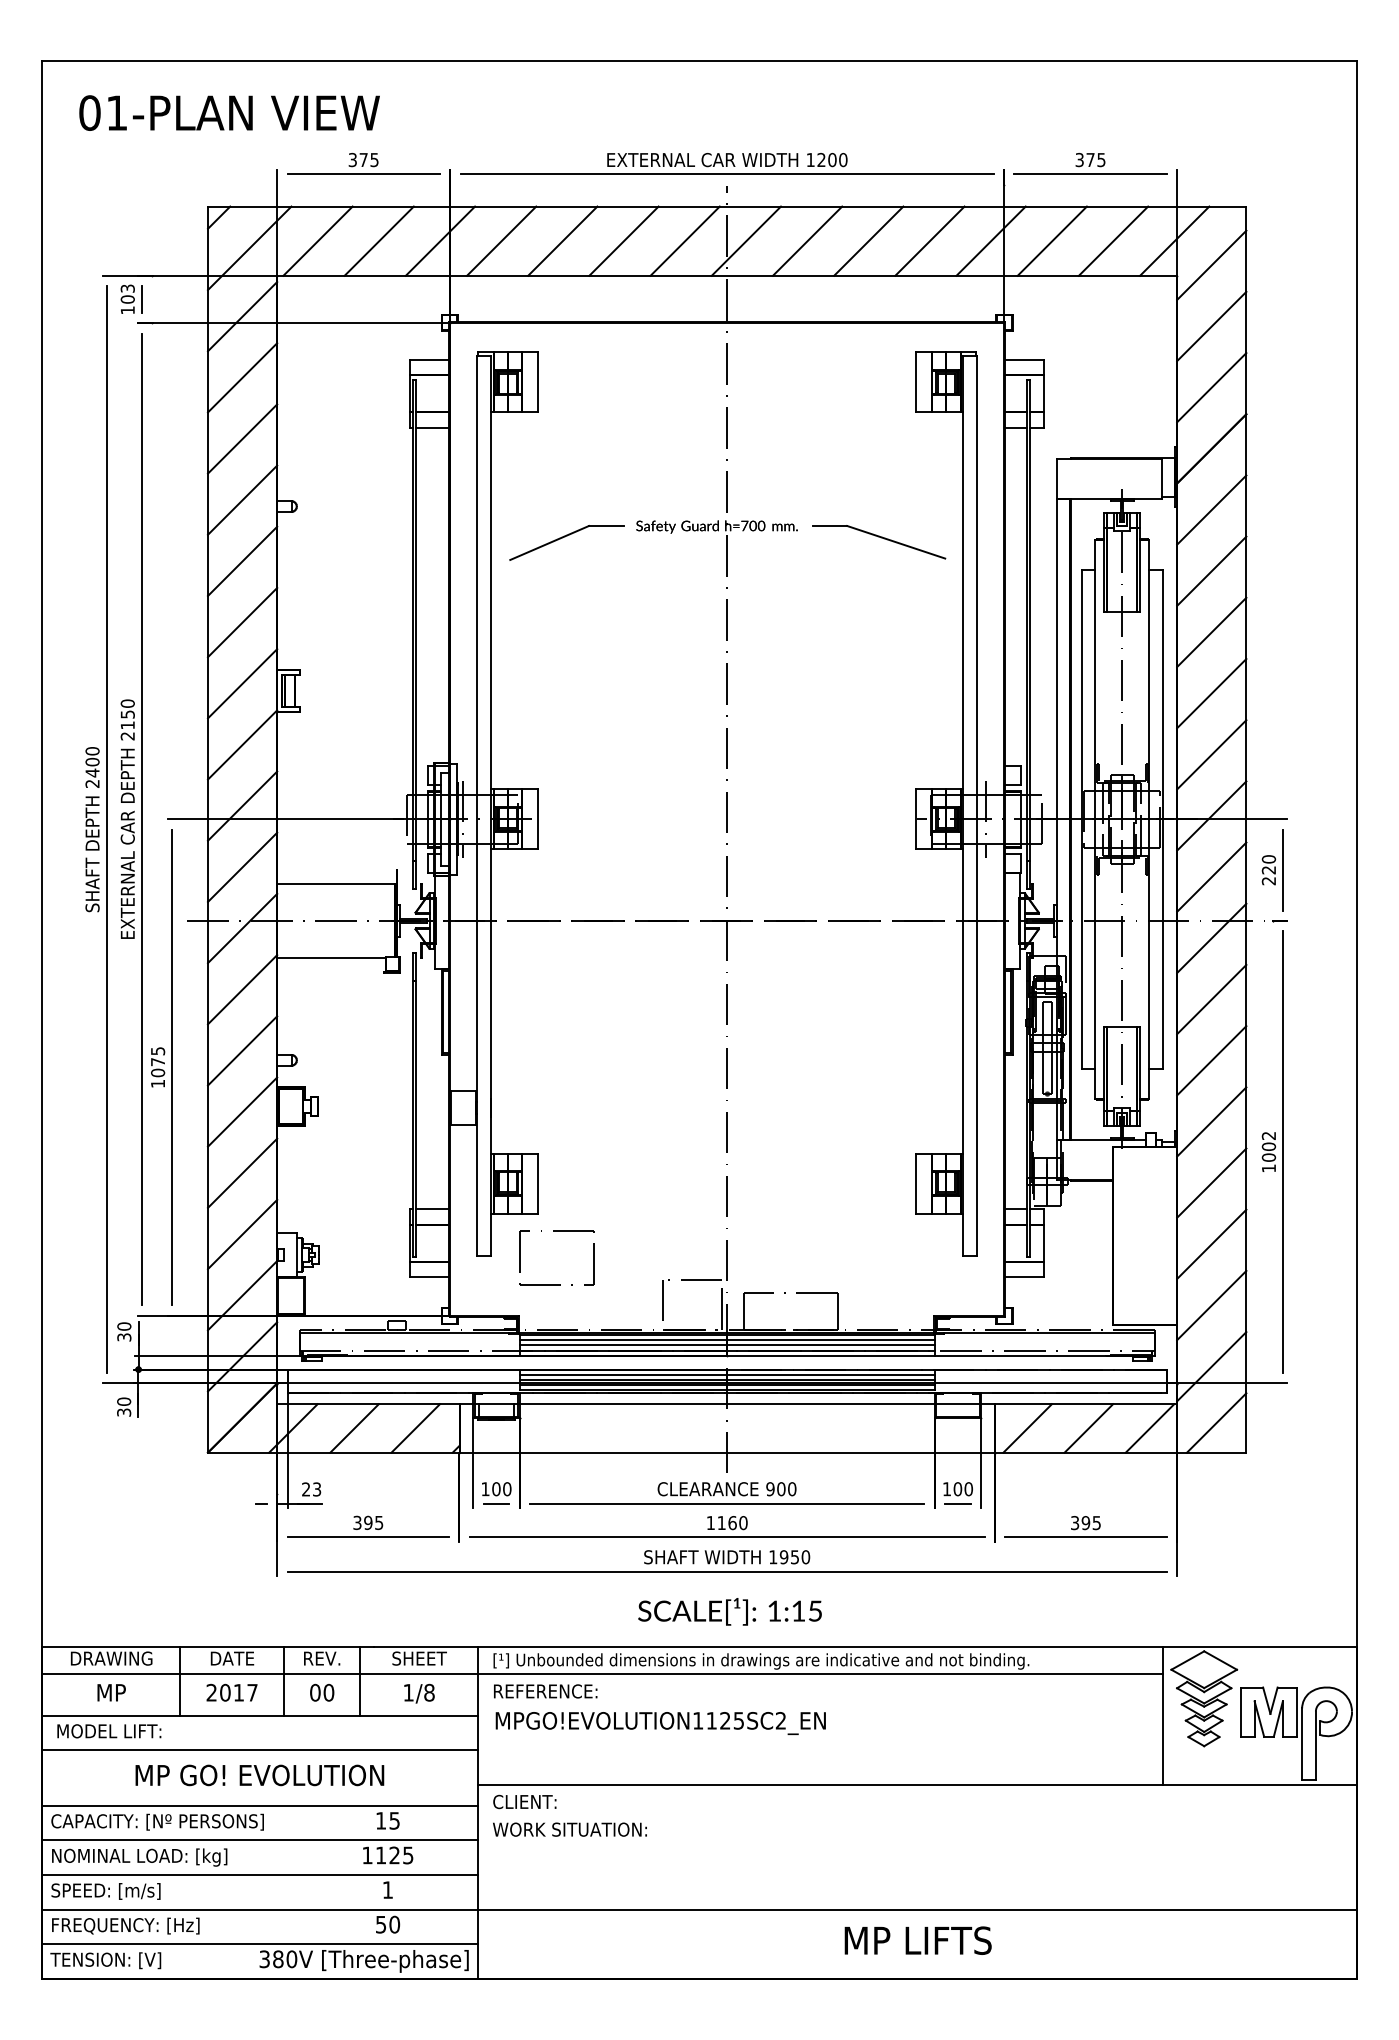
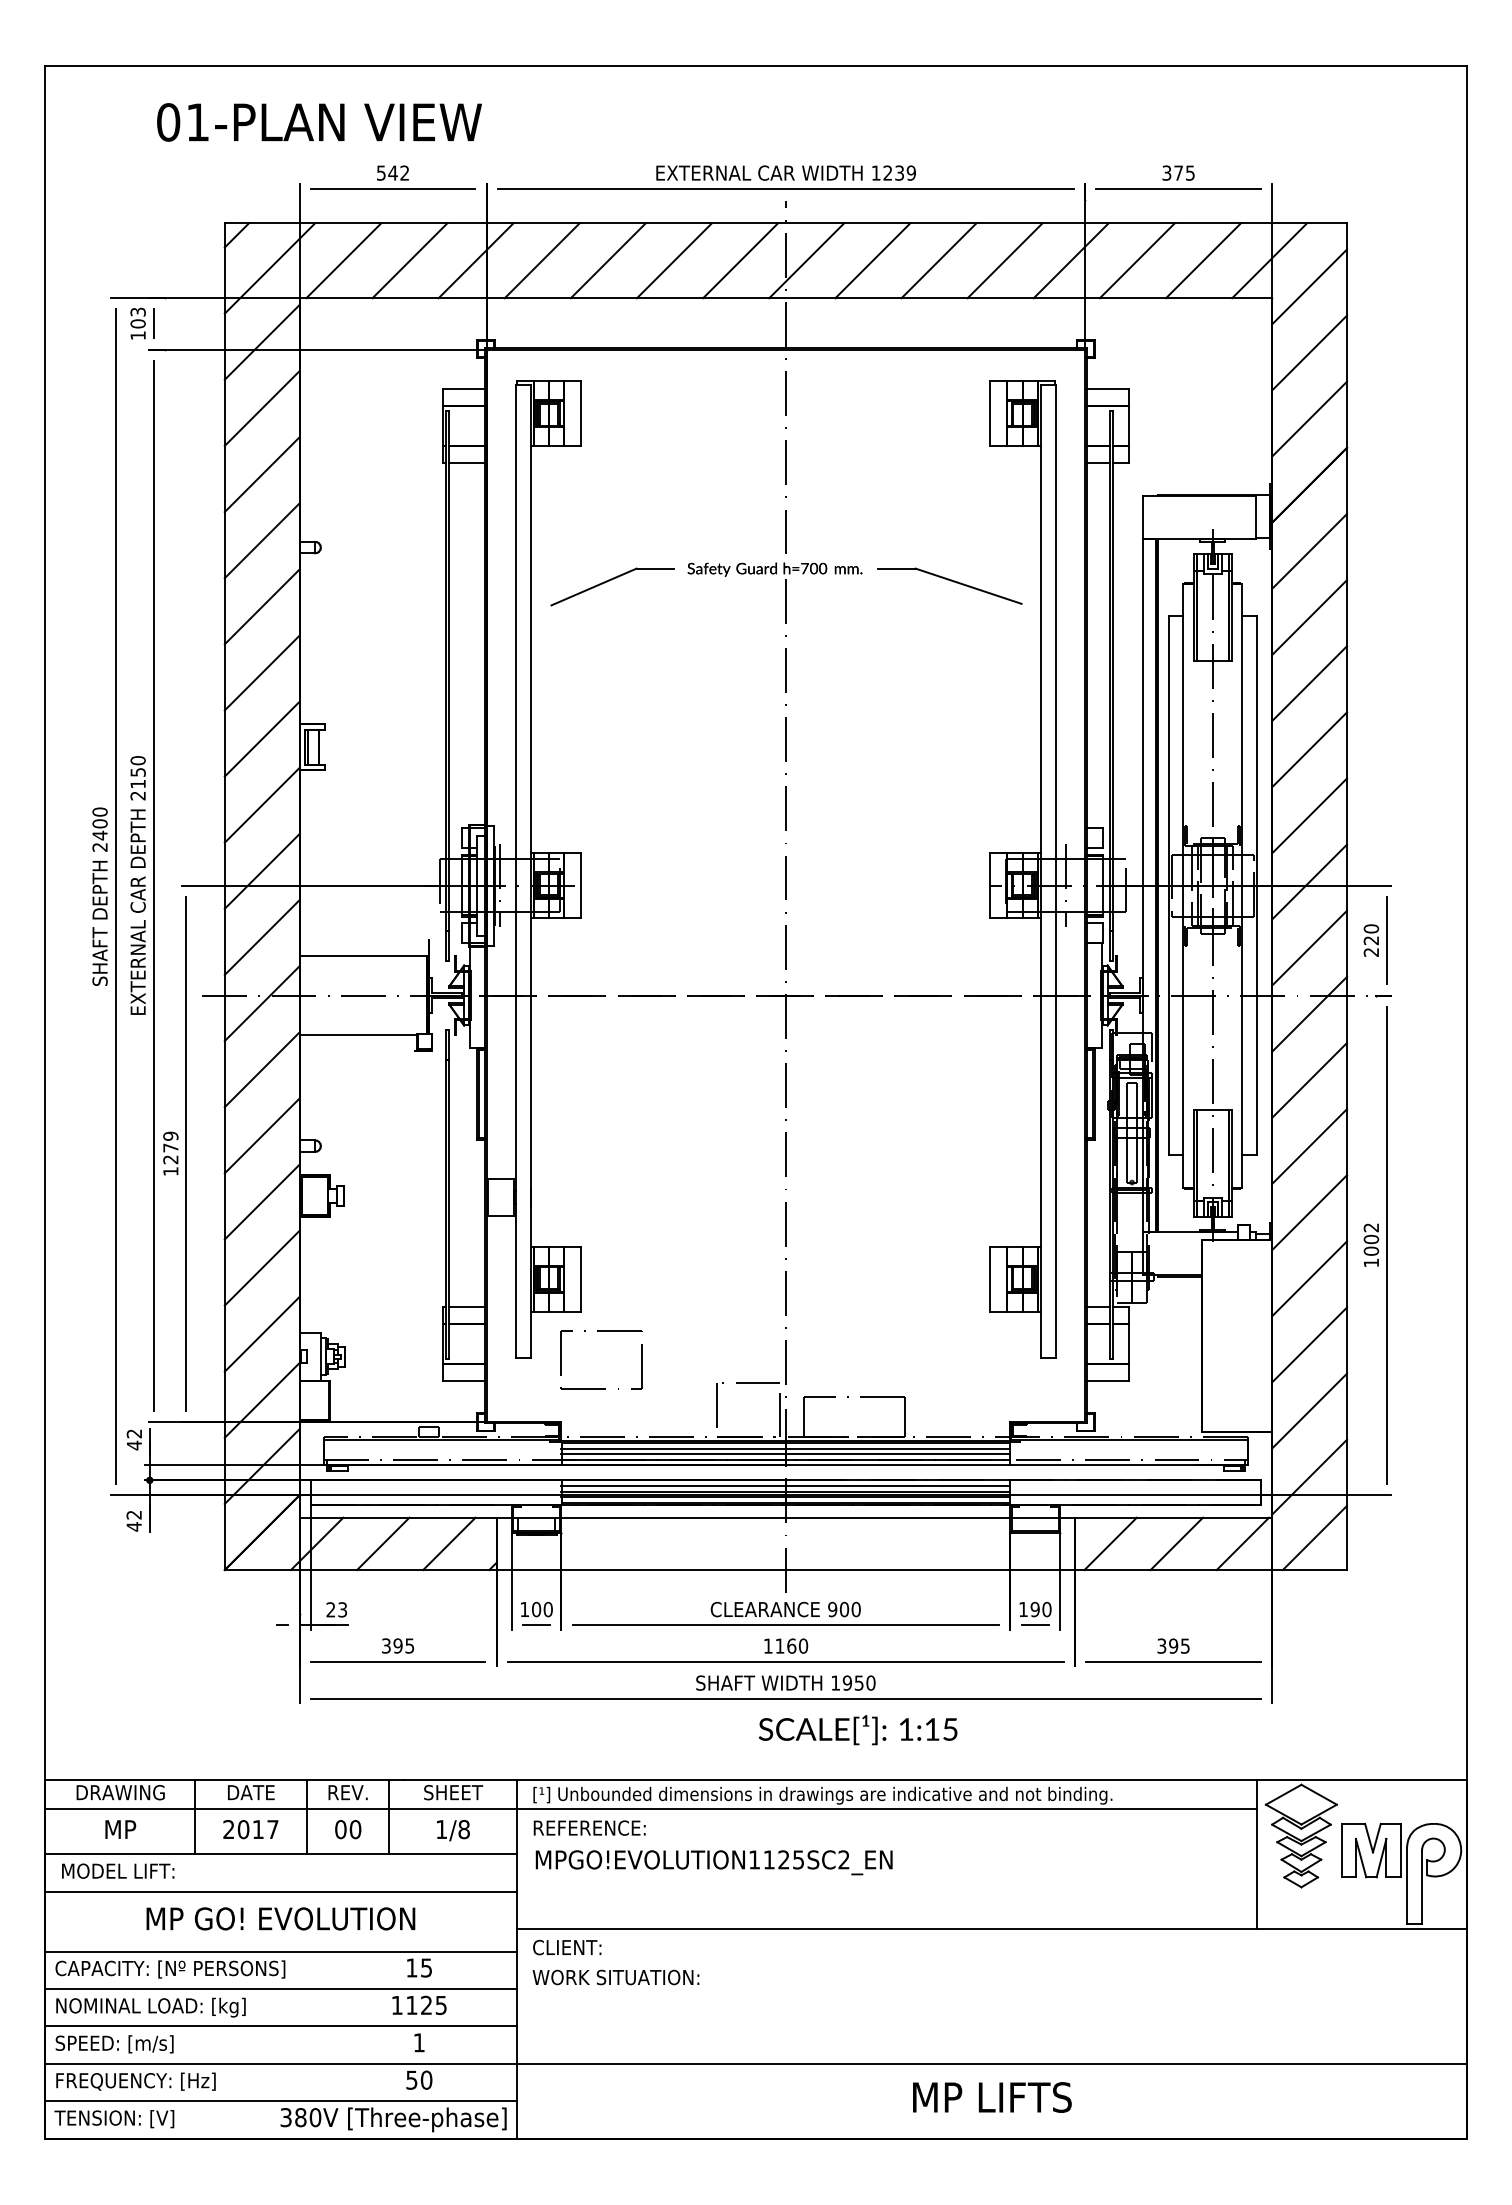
text: (229, 112) -> (319, 121), moved
text: (363, 159) -> (392, 172), 375 -> 542
text: (837, 160) -> (905, 173), 1200 -> 1239
text: (158, 1062) -> (171, 1148), 1075 -> 1279
text: (124, 1331) -> (134, 1439), 30 -> 42
text: (124, 1407) -> (134, 1521), 30 -> 42
text: (957, 1489) -> (1034, 1609), 100 -> 190
text: (729, 1611) -> (857, 1729), moved

